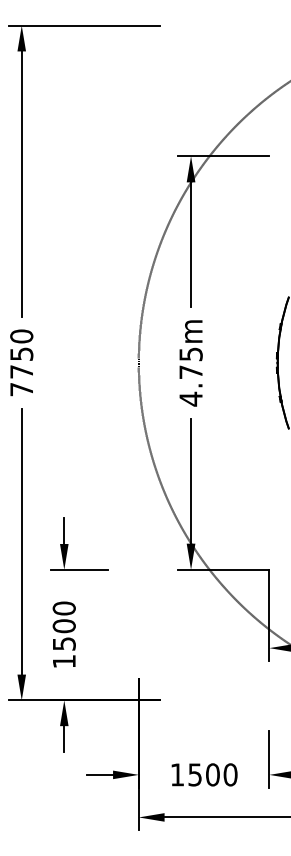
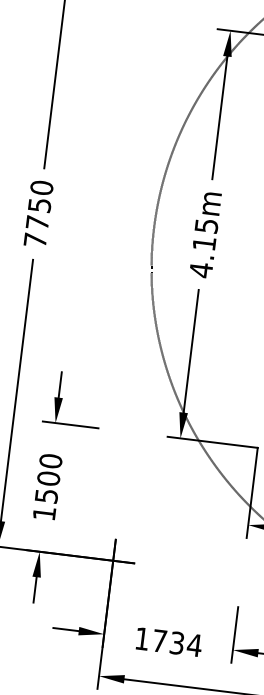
text: (190, 371) -> (203, 242), 4.75m -> 4.15m
text: (212, 774) -> (176, 642), 1500 -> 1734

